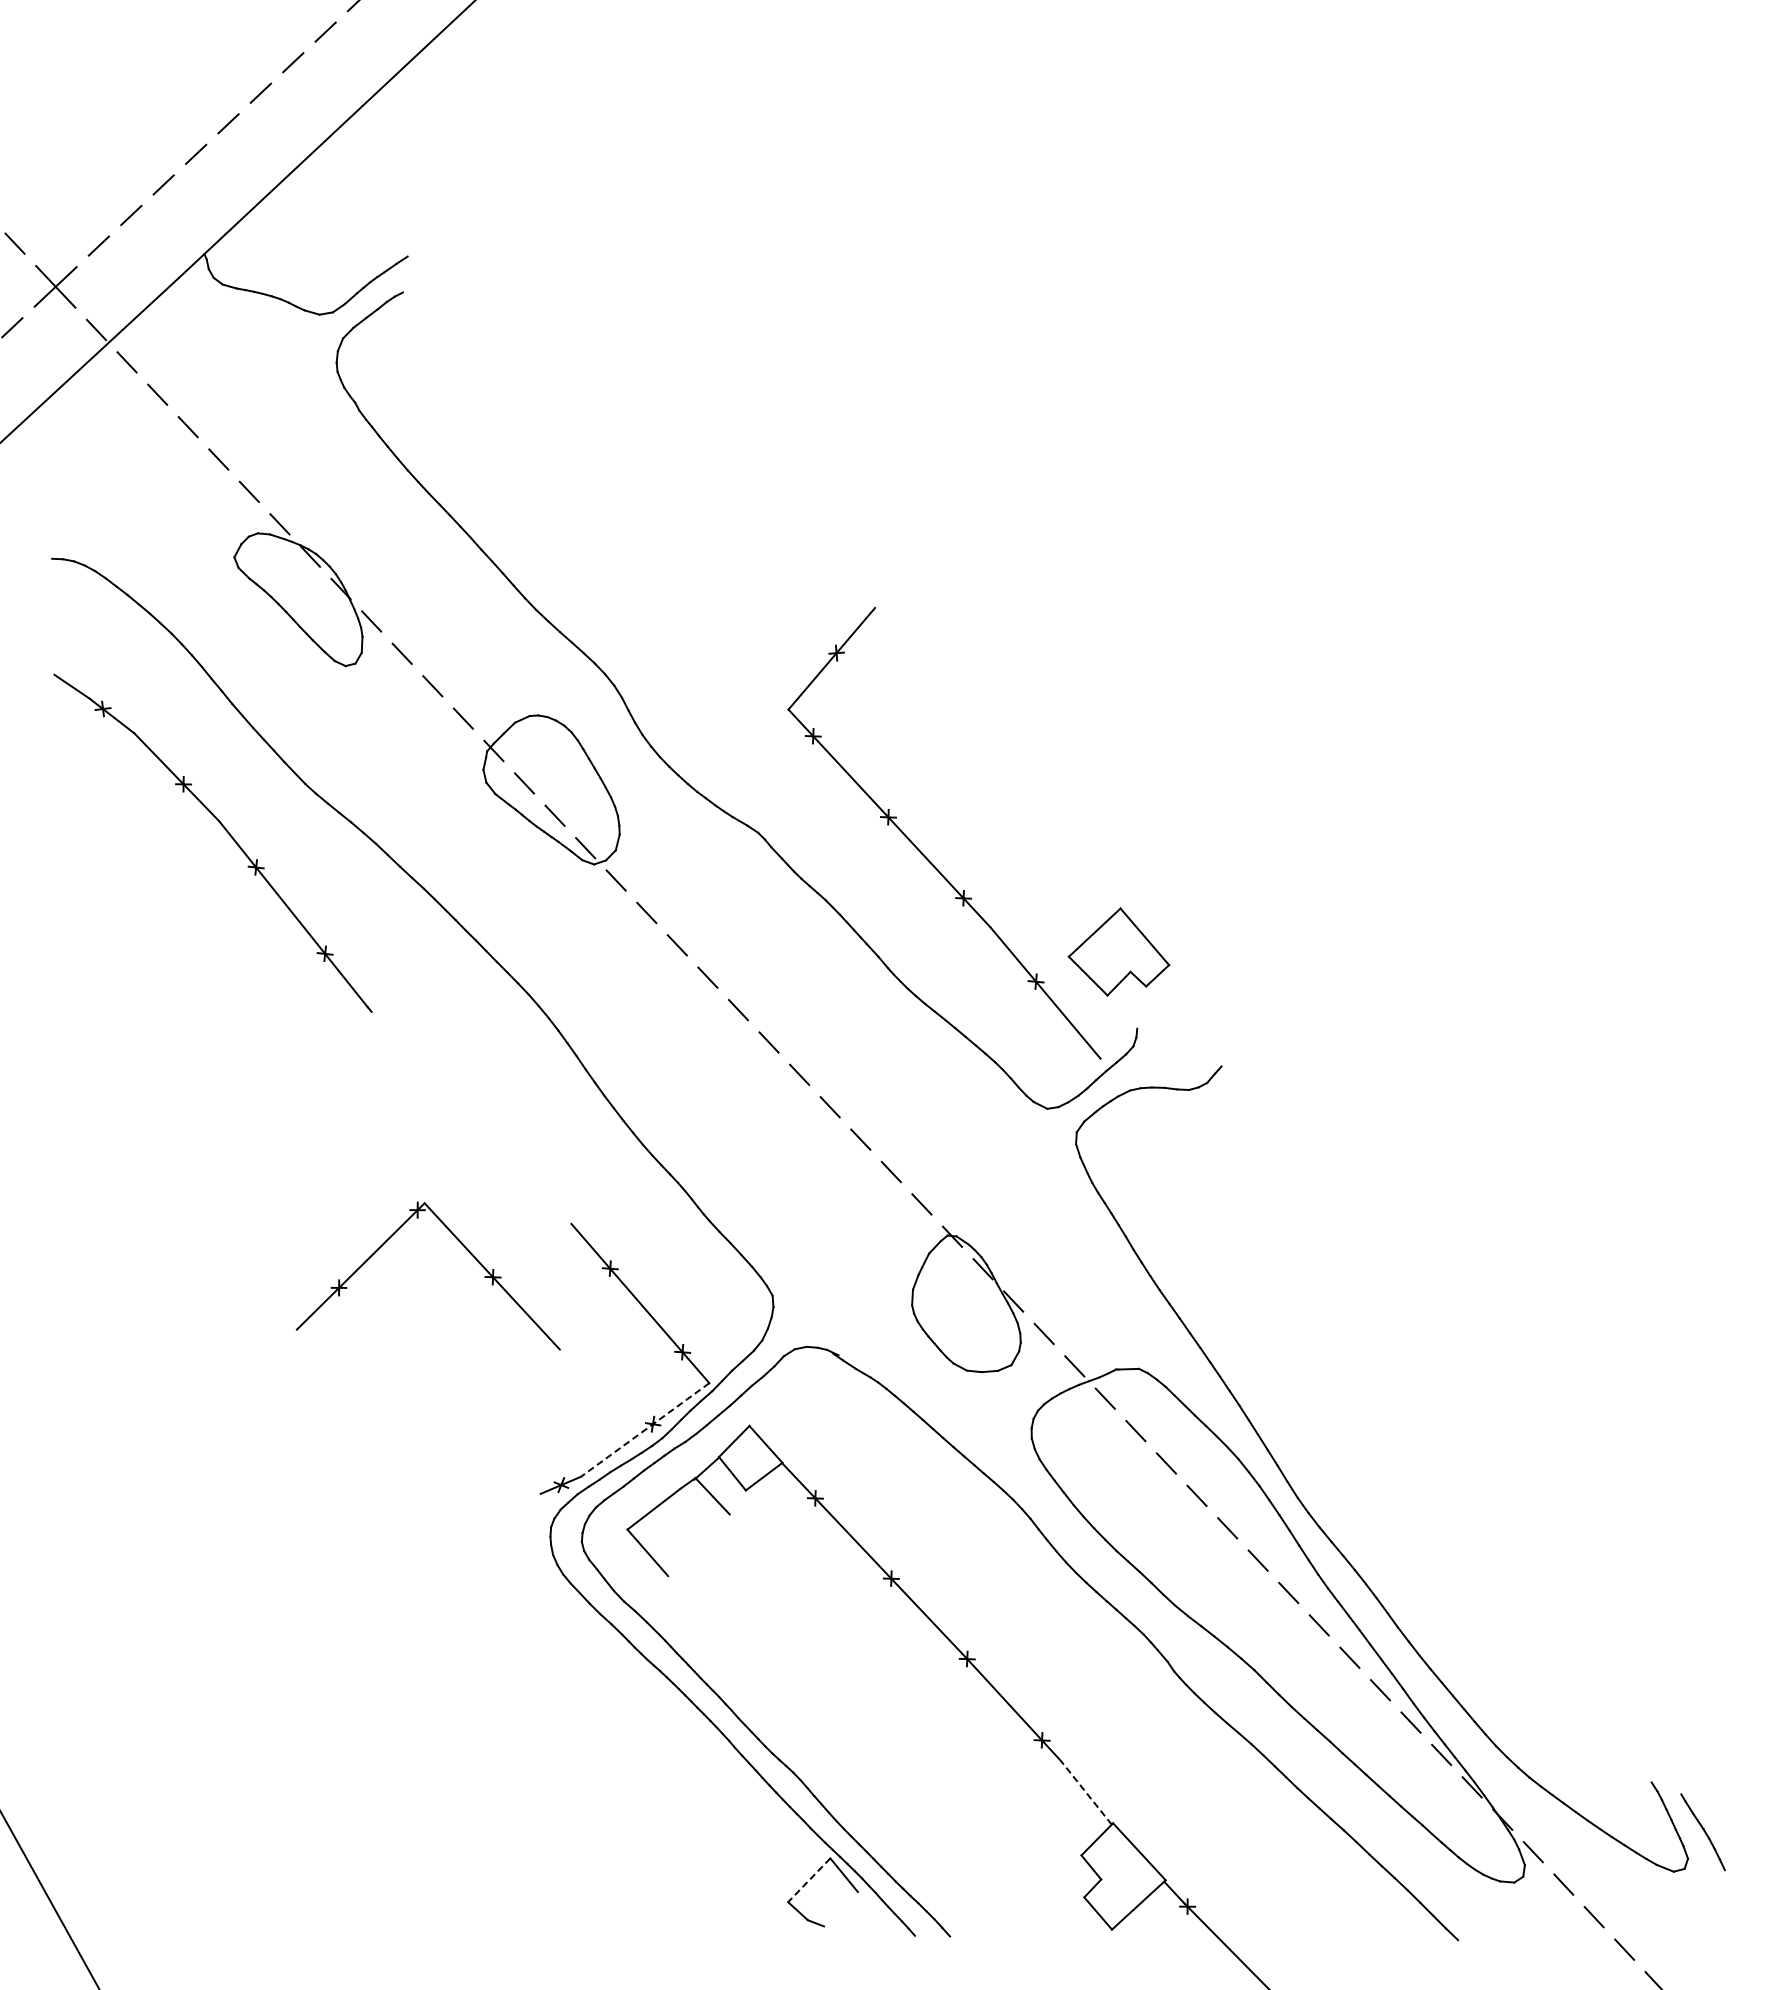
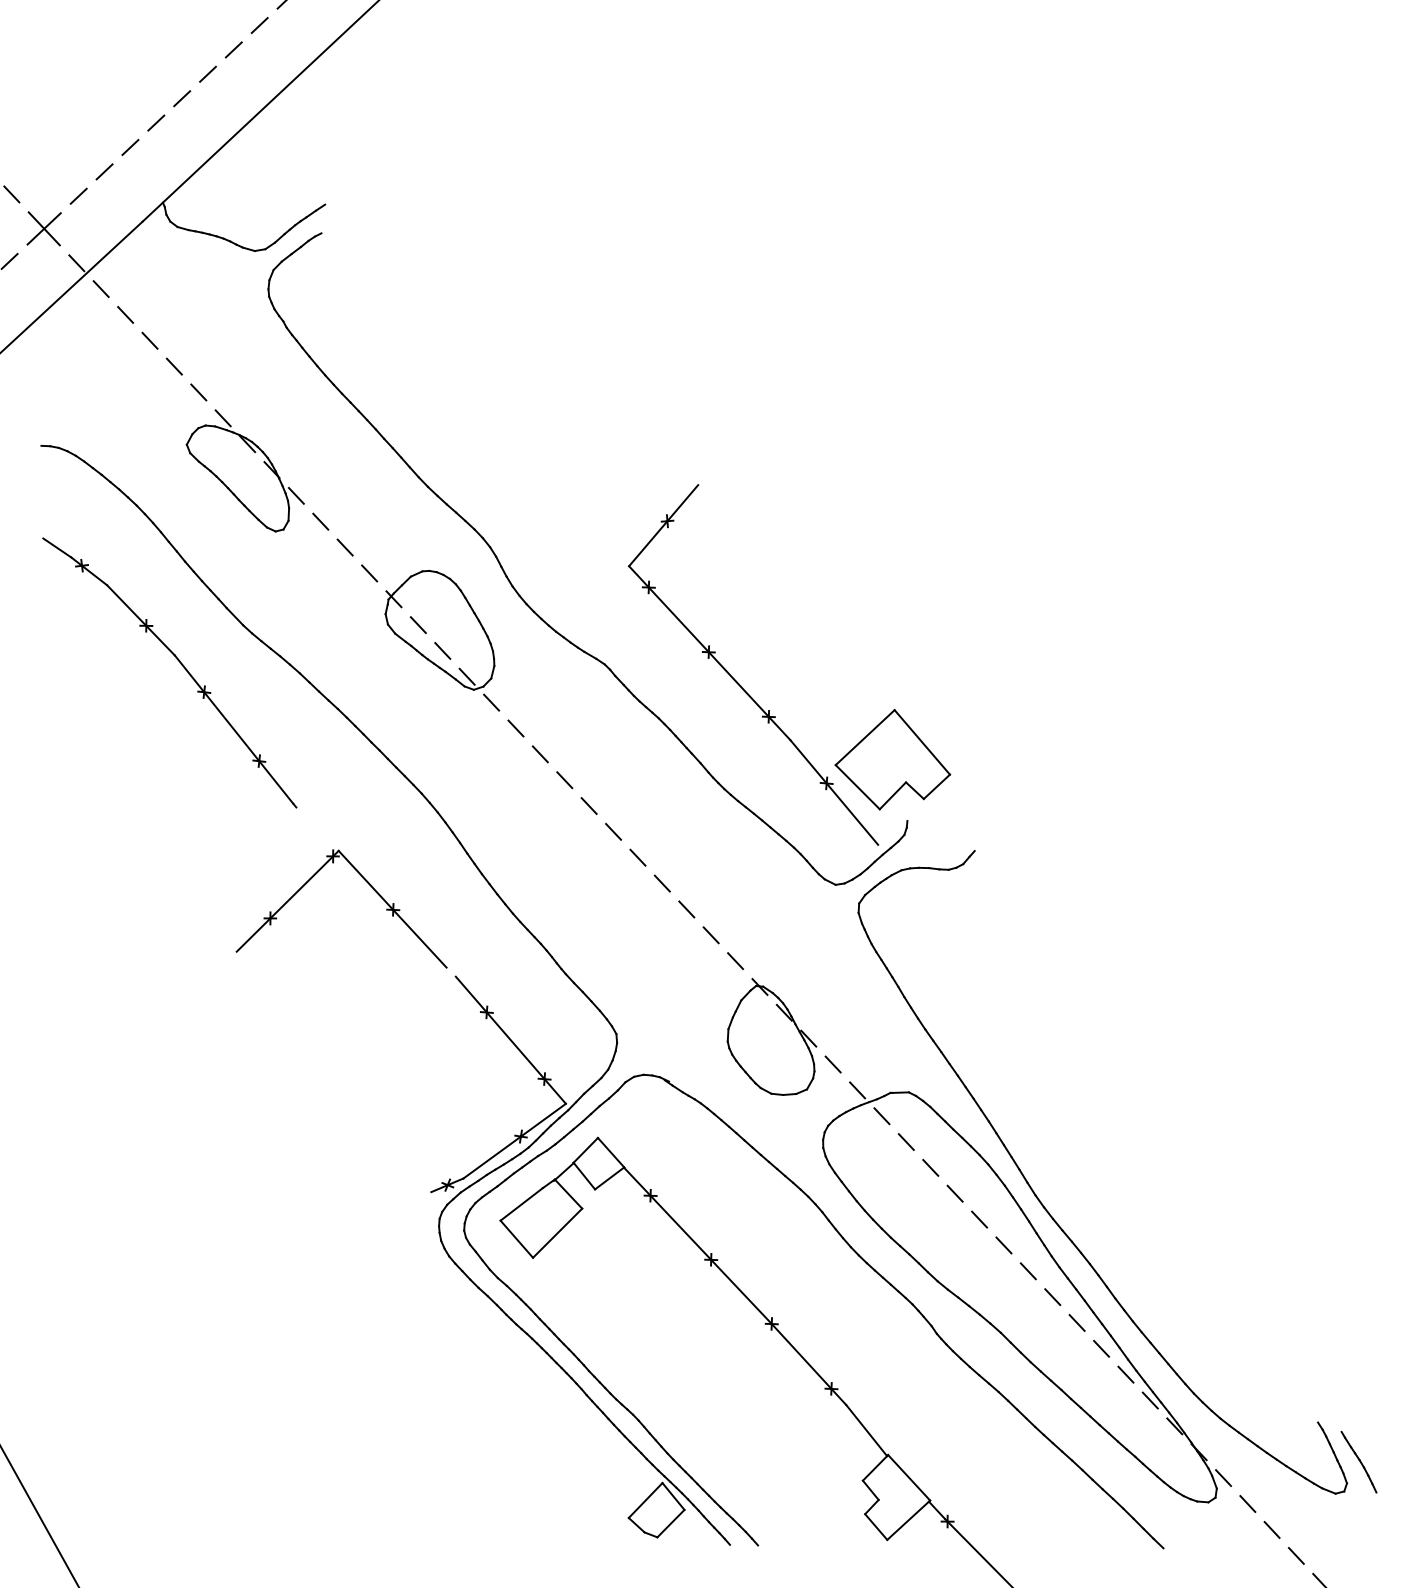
part: (1118, 951) -> (892, 759), size x1.43
part: (459, 1242) -> (366, 882), moved
line: (644, 1430) -> (514, 1141), dashed -> solid
line: (698, 1545) -> (557, 1233), added
line: (1085, 1792) -> (866, 1430), dashed -> solid
line: (808, 1880) -> (645, 1500), dashed -> solid
line: (840, 1909) -> (670, 1523), added

